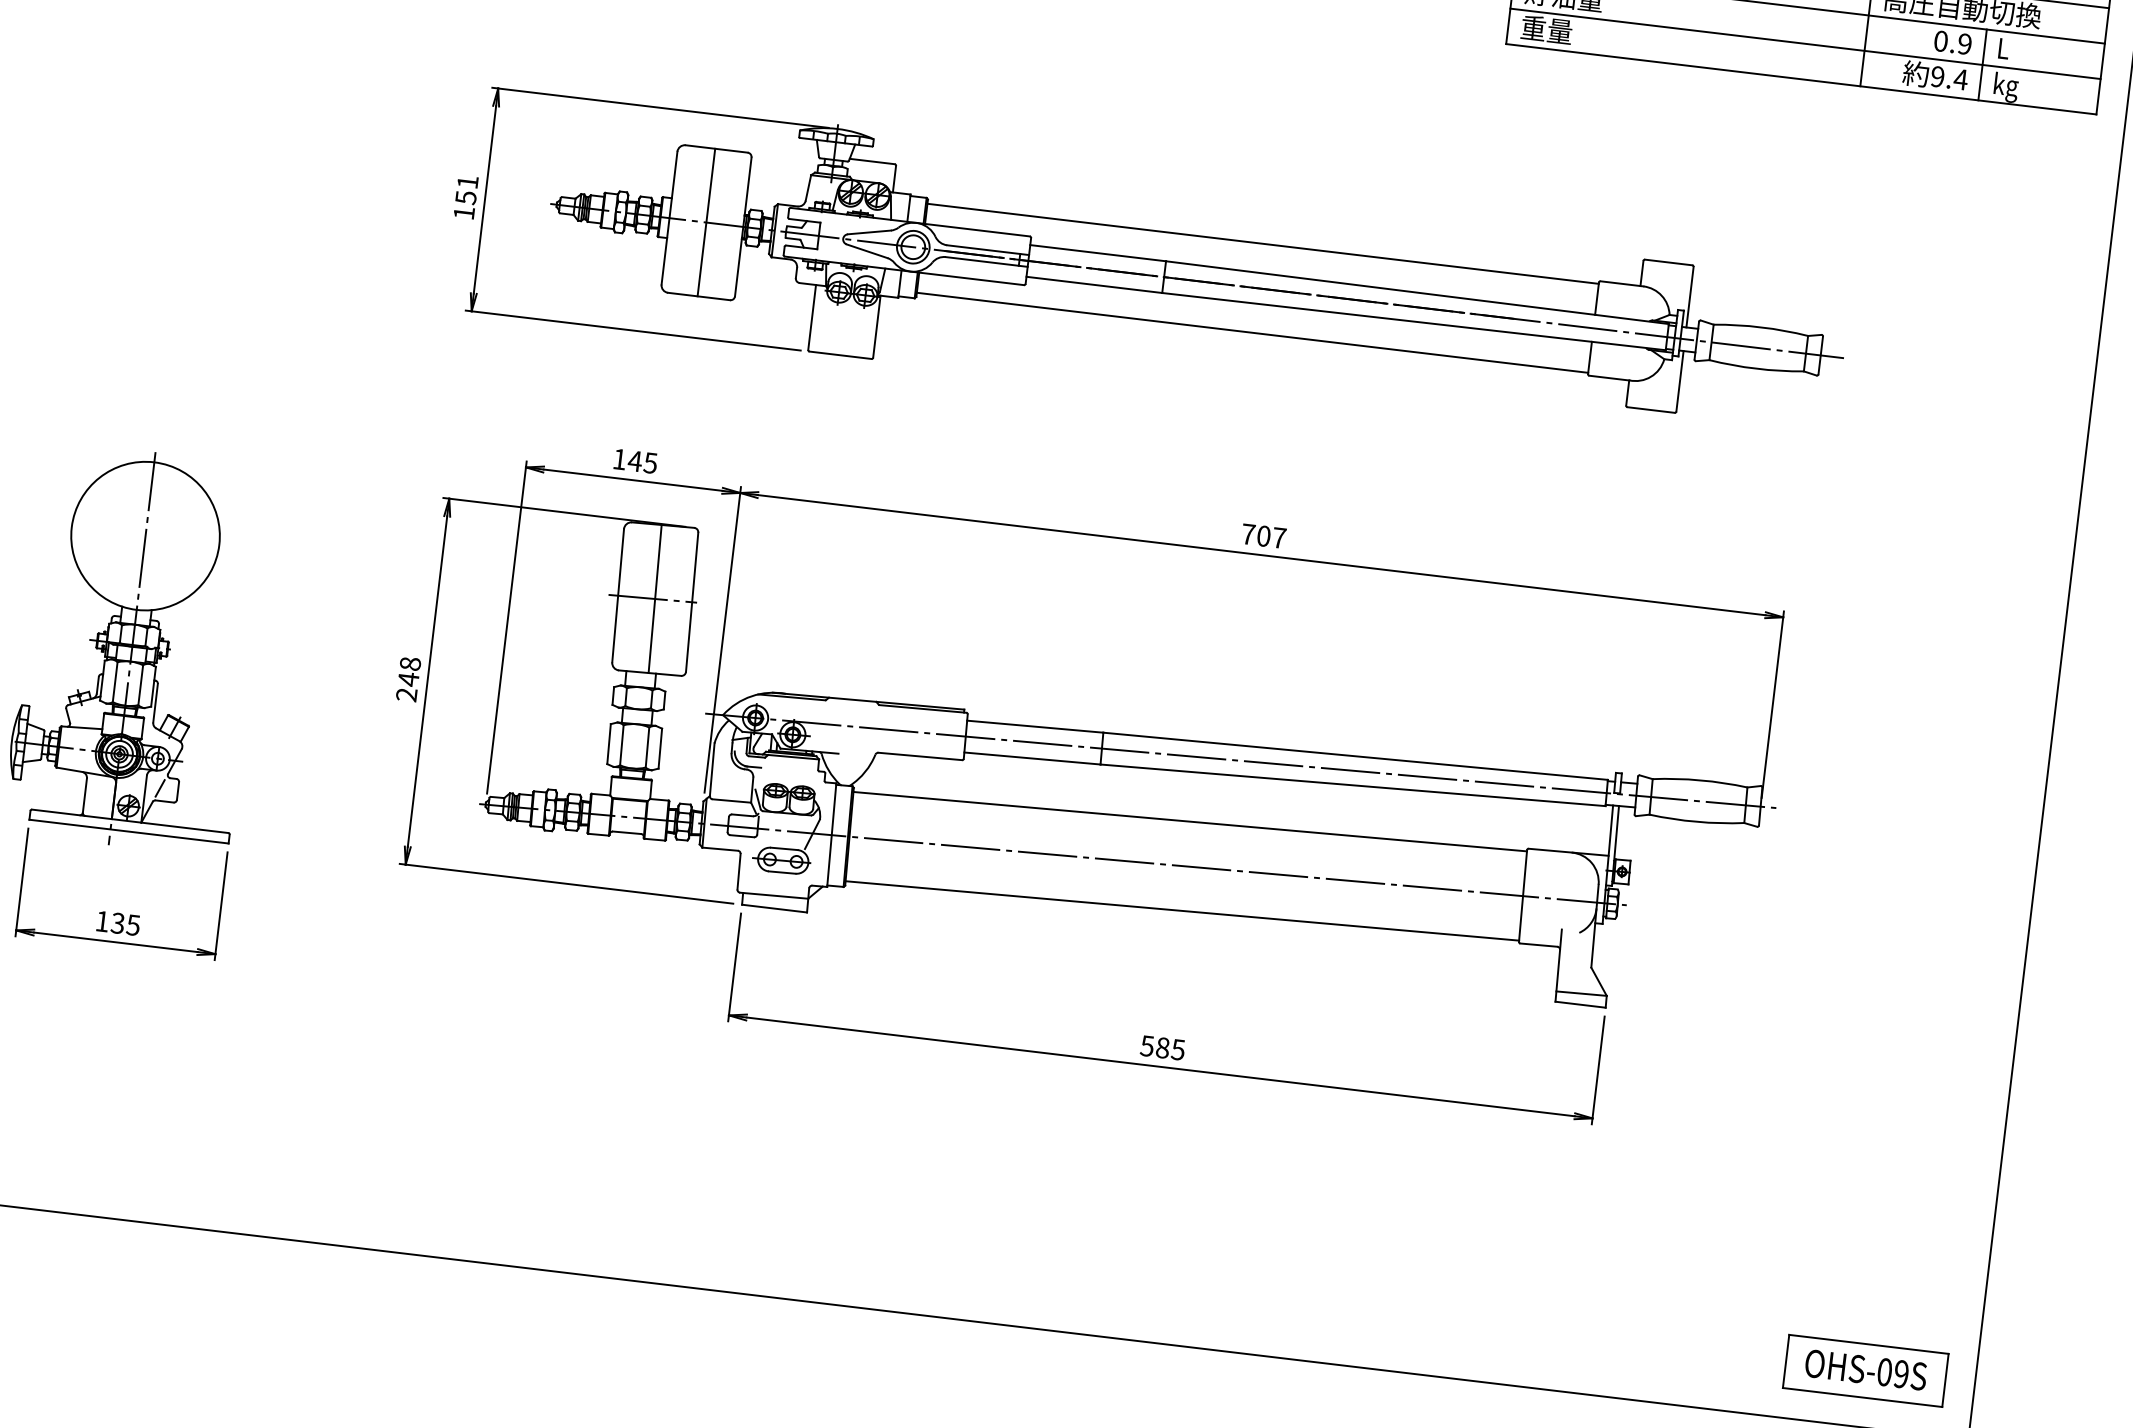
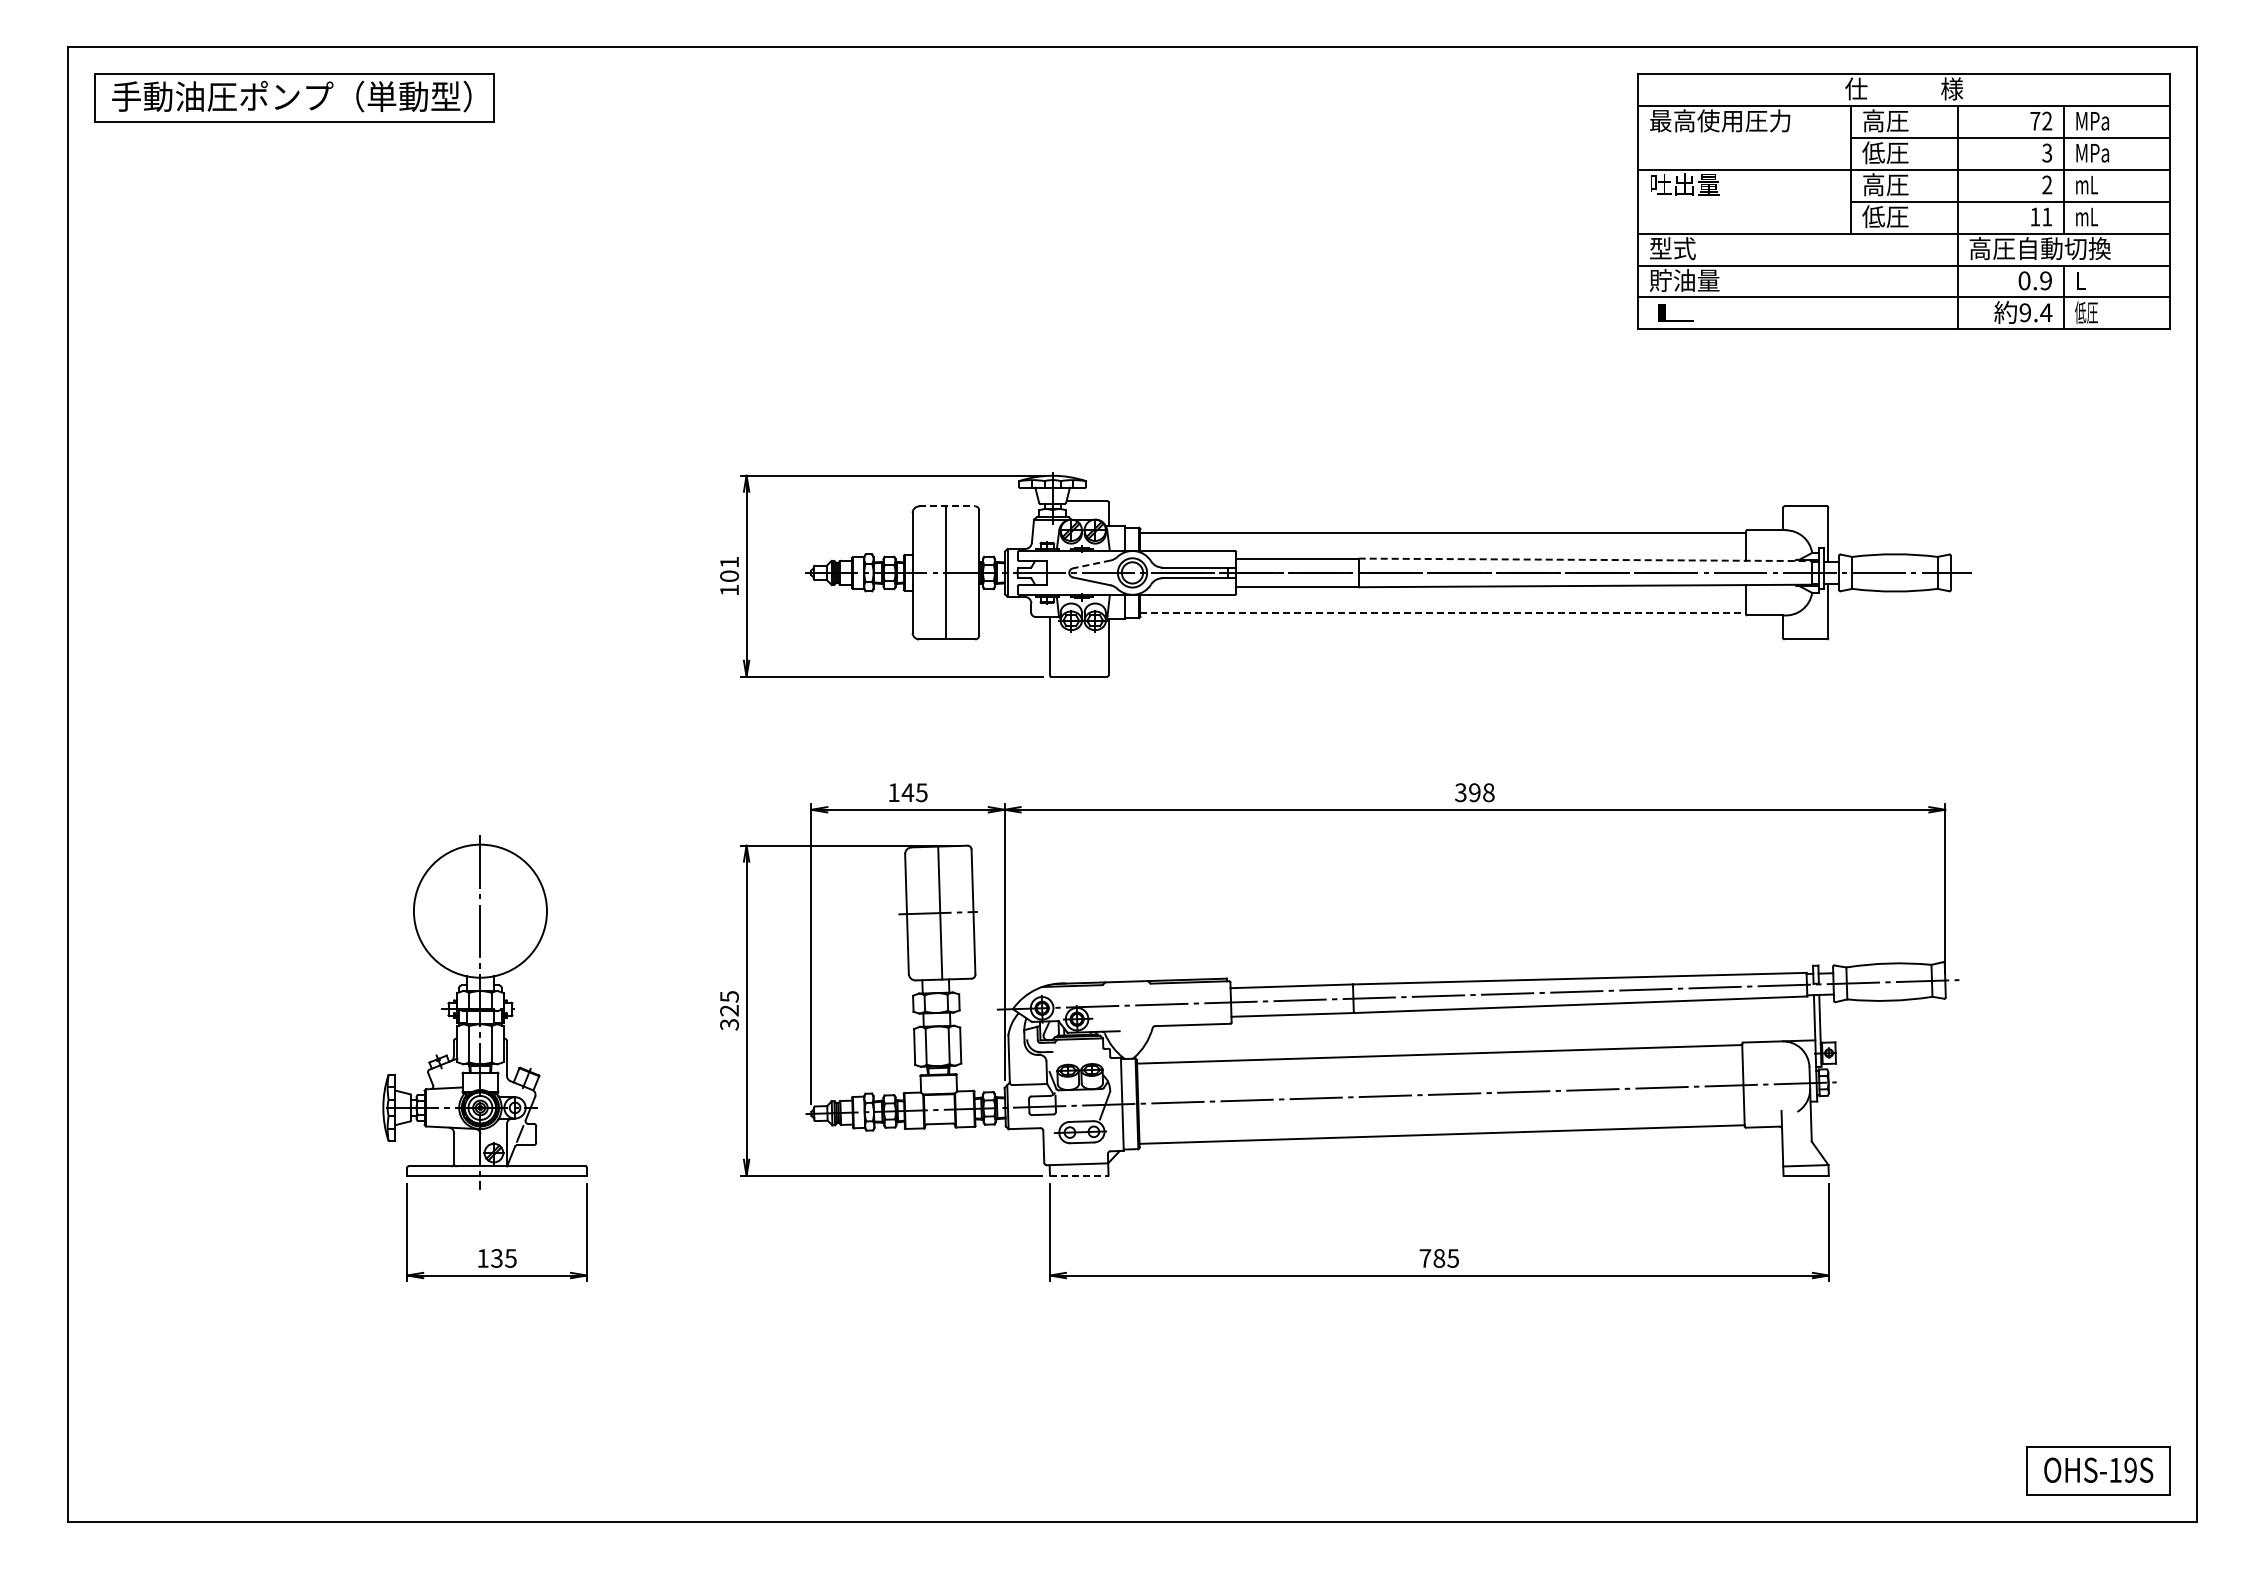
text: (1546, 29) -> (1672, 312), 重量 -> L
text: (2005, 86) -> (2086, 314), kg -> 低圧
line: (716, 149) -> (947, 506), solid -> dashed
text: (465, 197) -> (729, 576), 151 -> 101
line: (868, 232) -> (1091, 564), solid -> dashed
line: (1417, 292) -> (1585, 559), solid -> dashed
line: (1252, 333) -> (1443, 613), solid -> dashed
text: (1263, 535) -> (1474, 792), 707 -> 398
text: (408, 679) -> (729, 1010), 248 -> 325
line: (774, 908) -> (1079, 1175), solid -> dashed
text: (1147, 1046) -> (1425, 1258), 585 -> 785
text: (1884, 1371) -> (2115, 1469), OHS-09S -> OHS-19S

